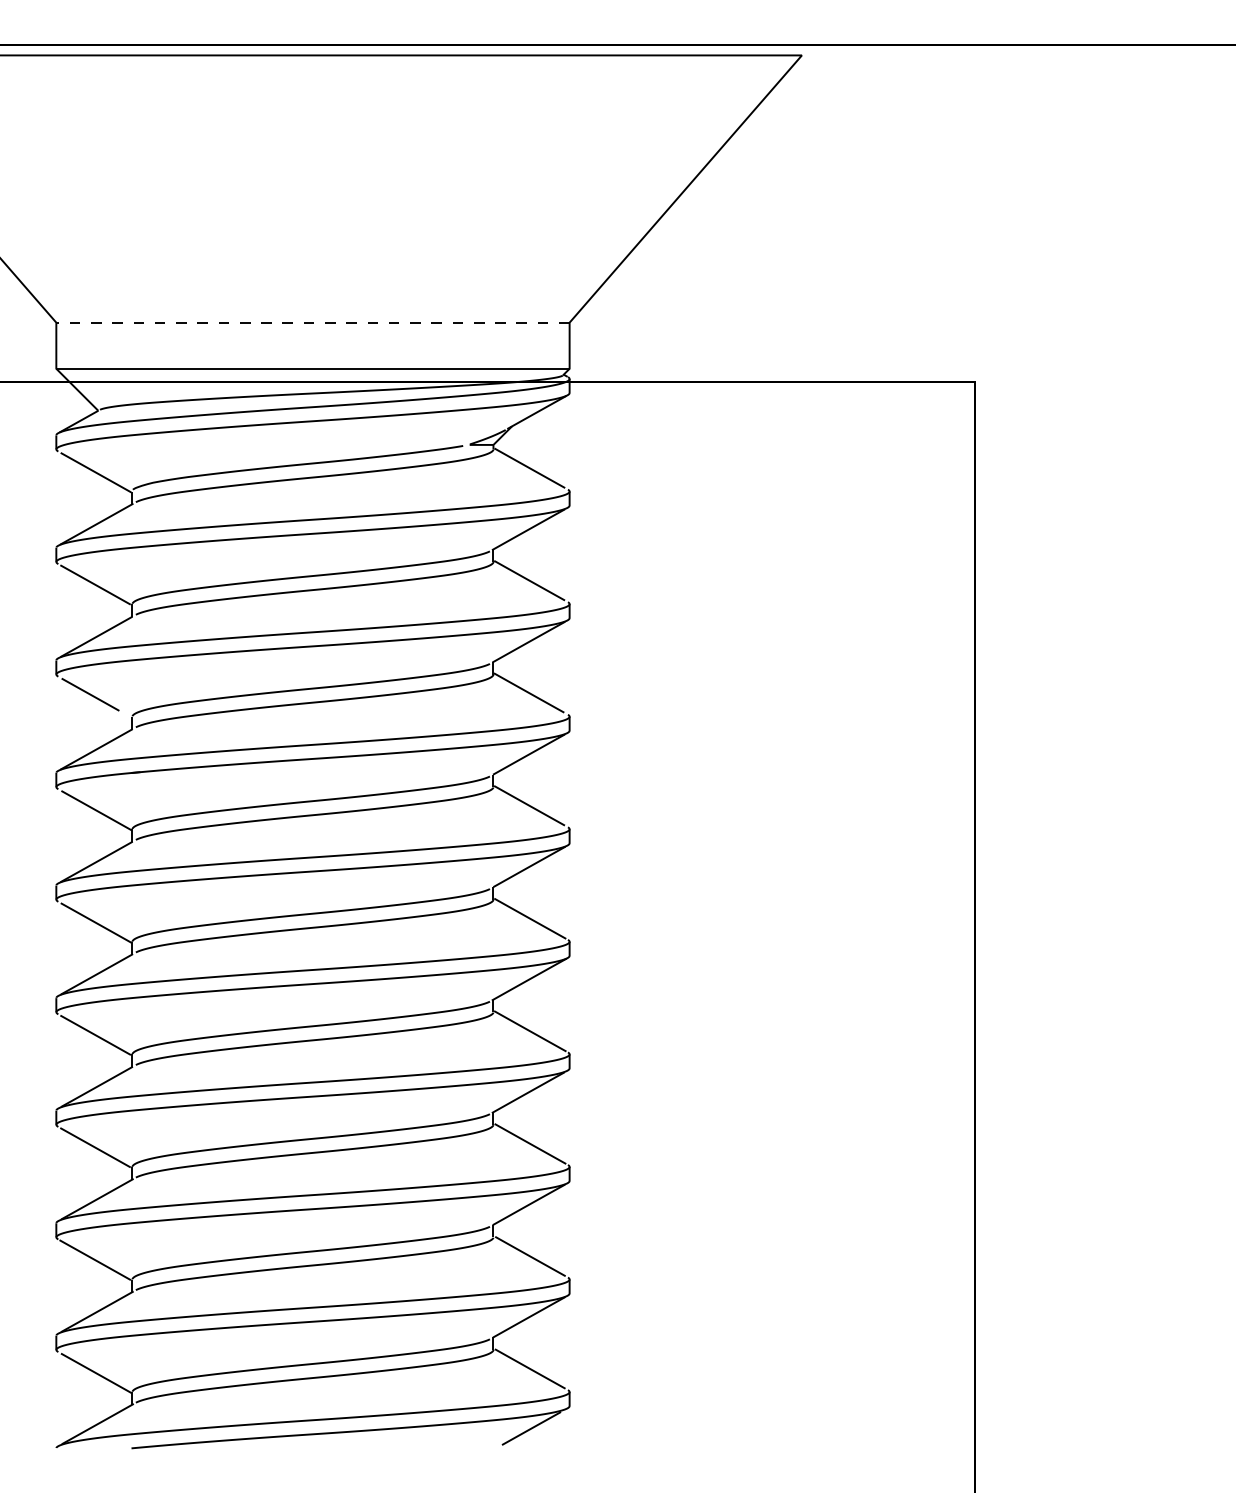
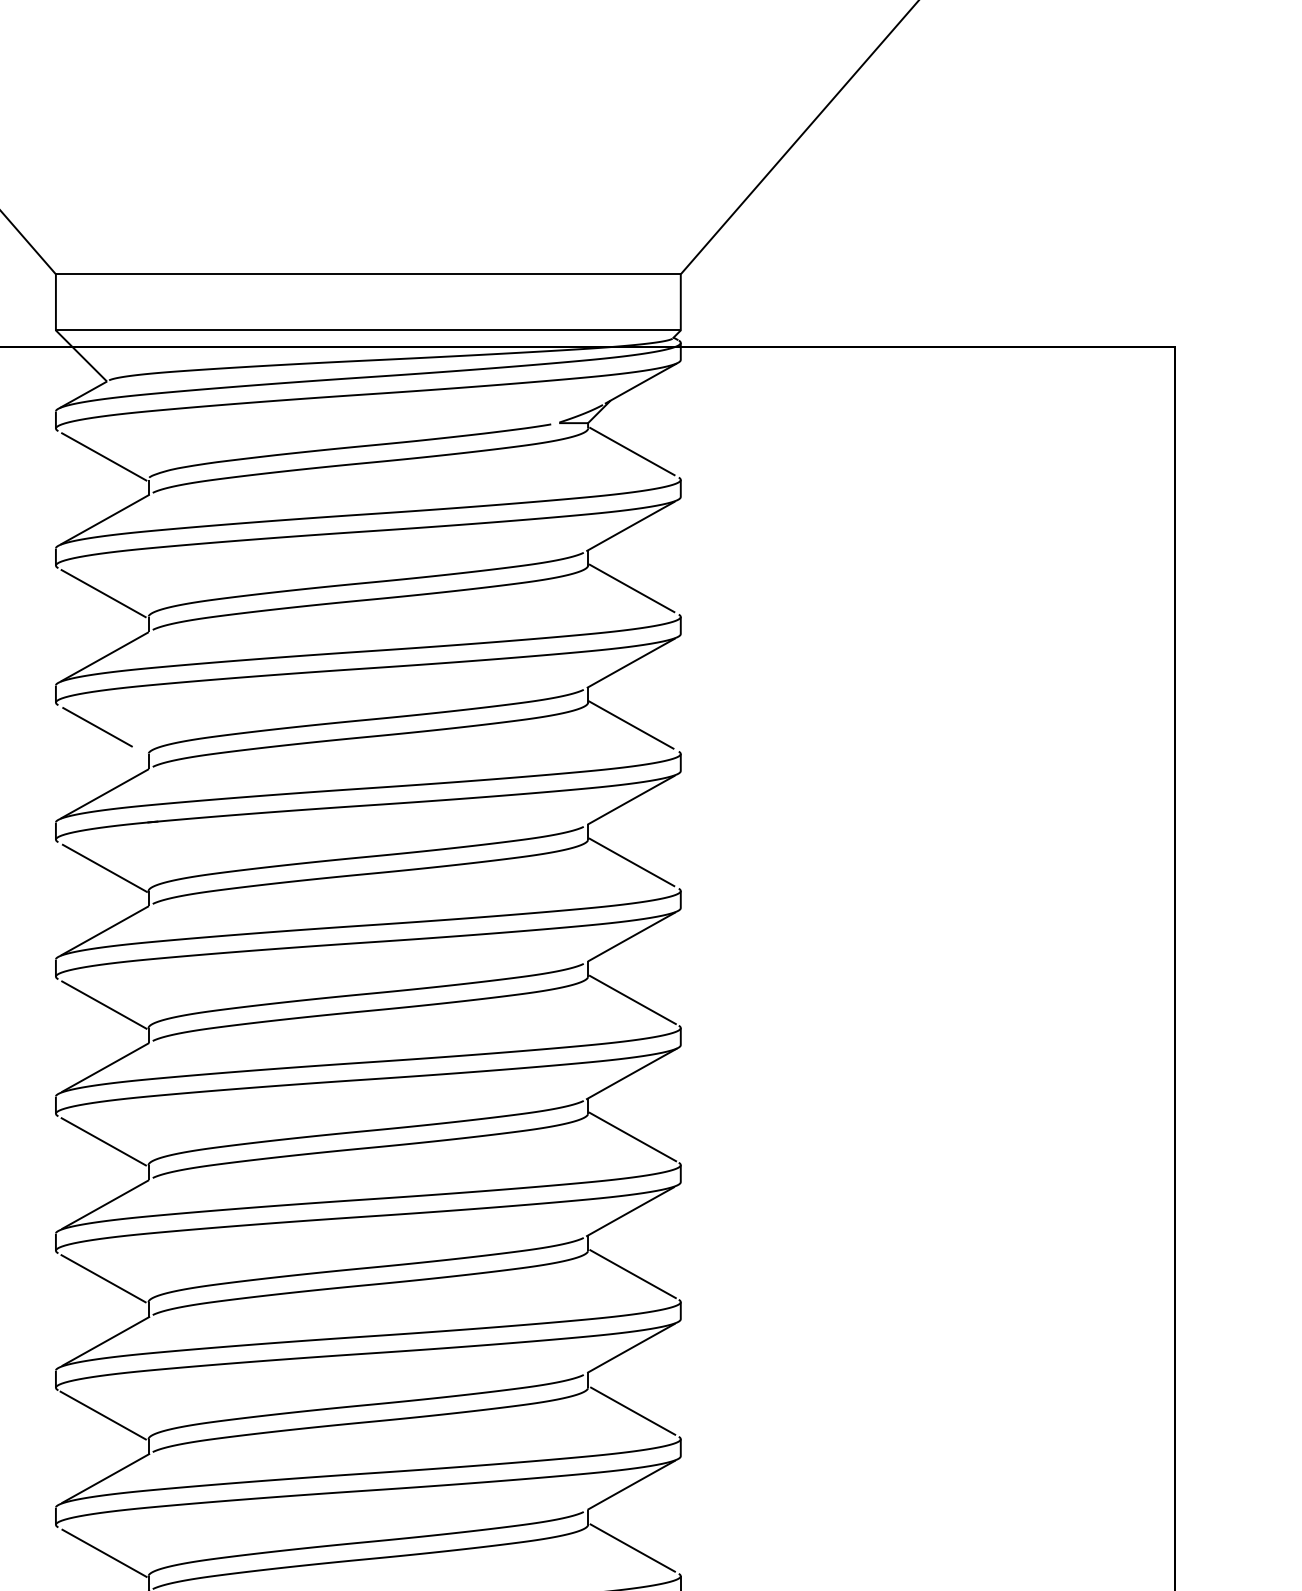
line: (312, 322) -> (367, 274), dashed -> solid

